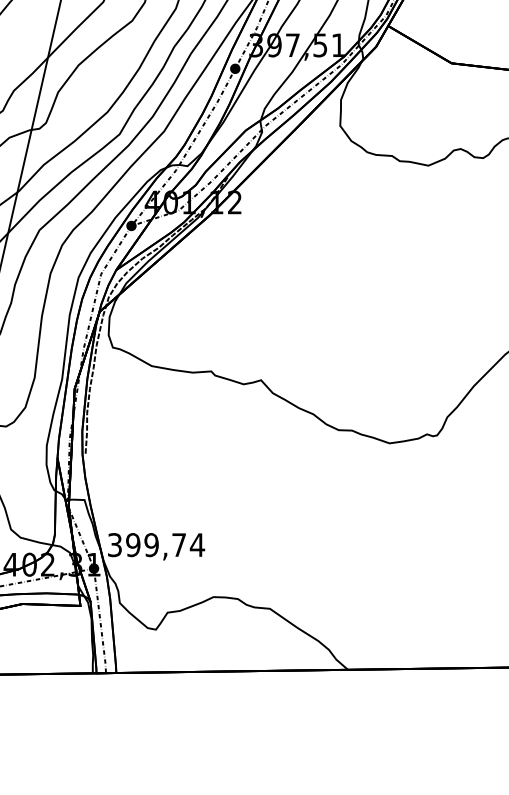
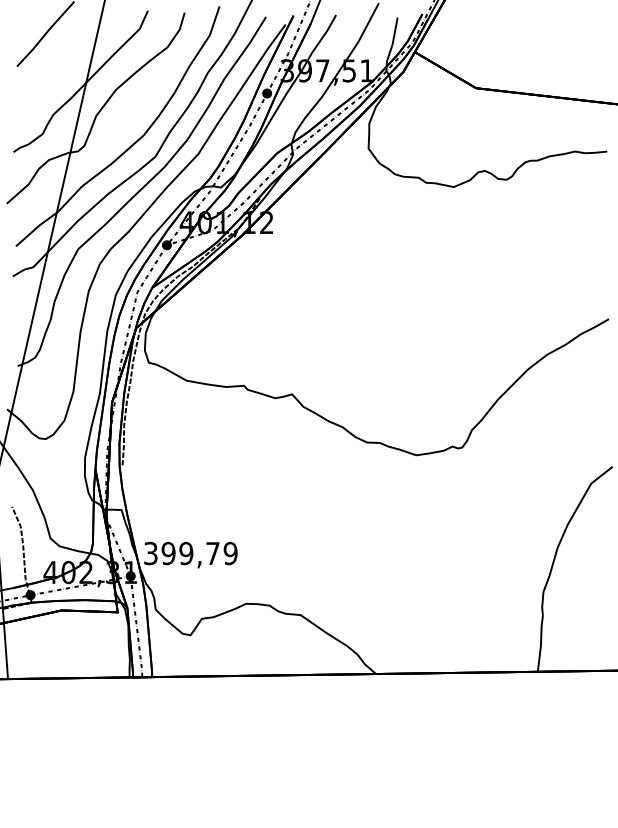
text: (197, 545) -> (230, 553), 399,74 -> 399,79

